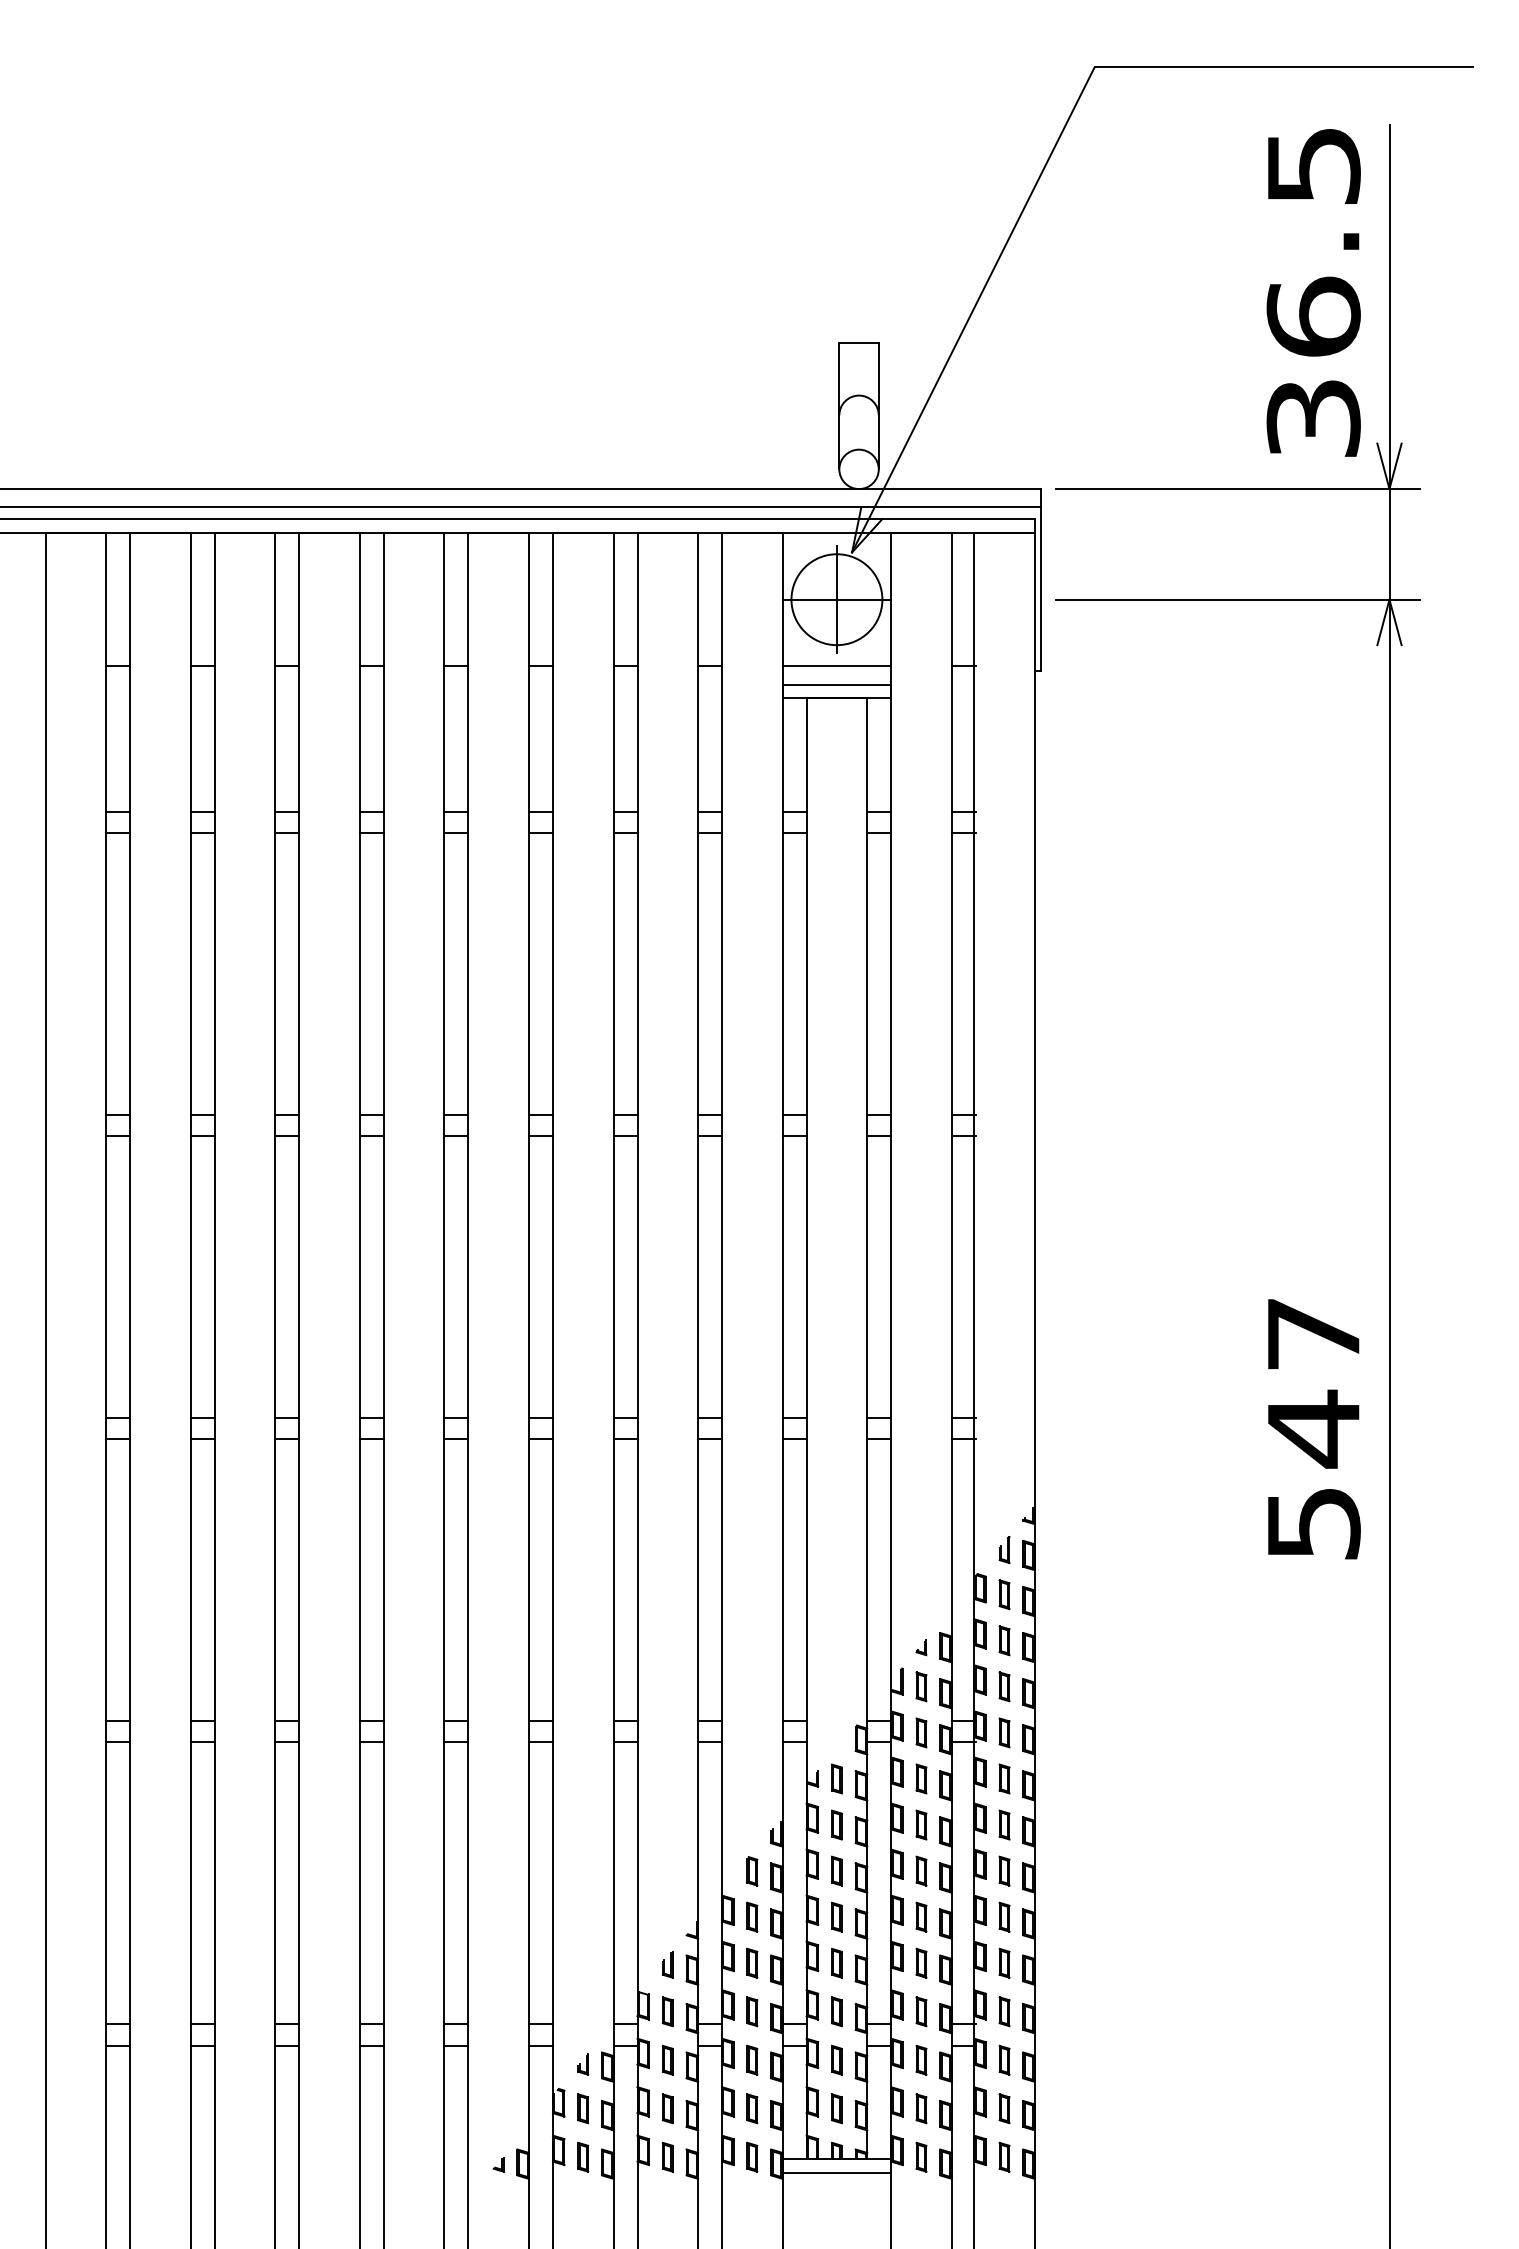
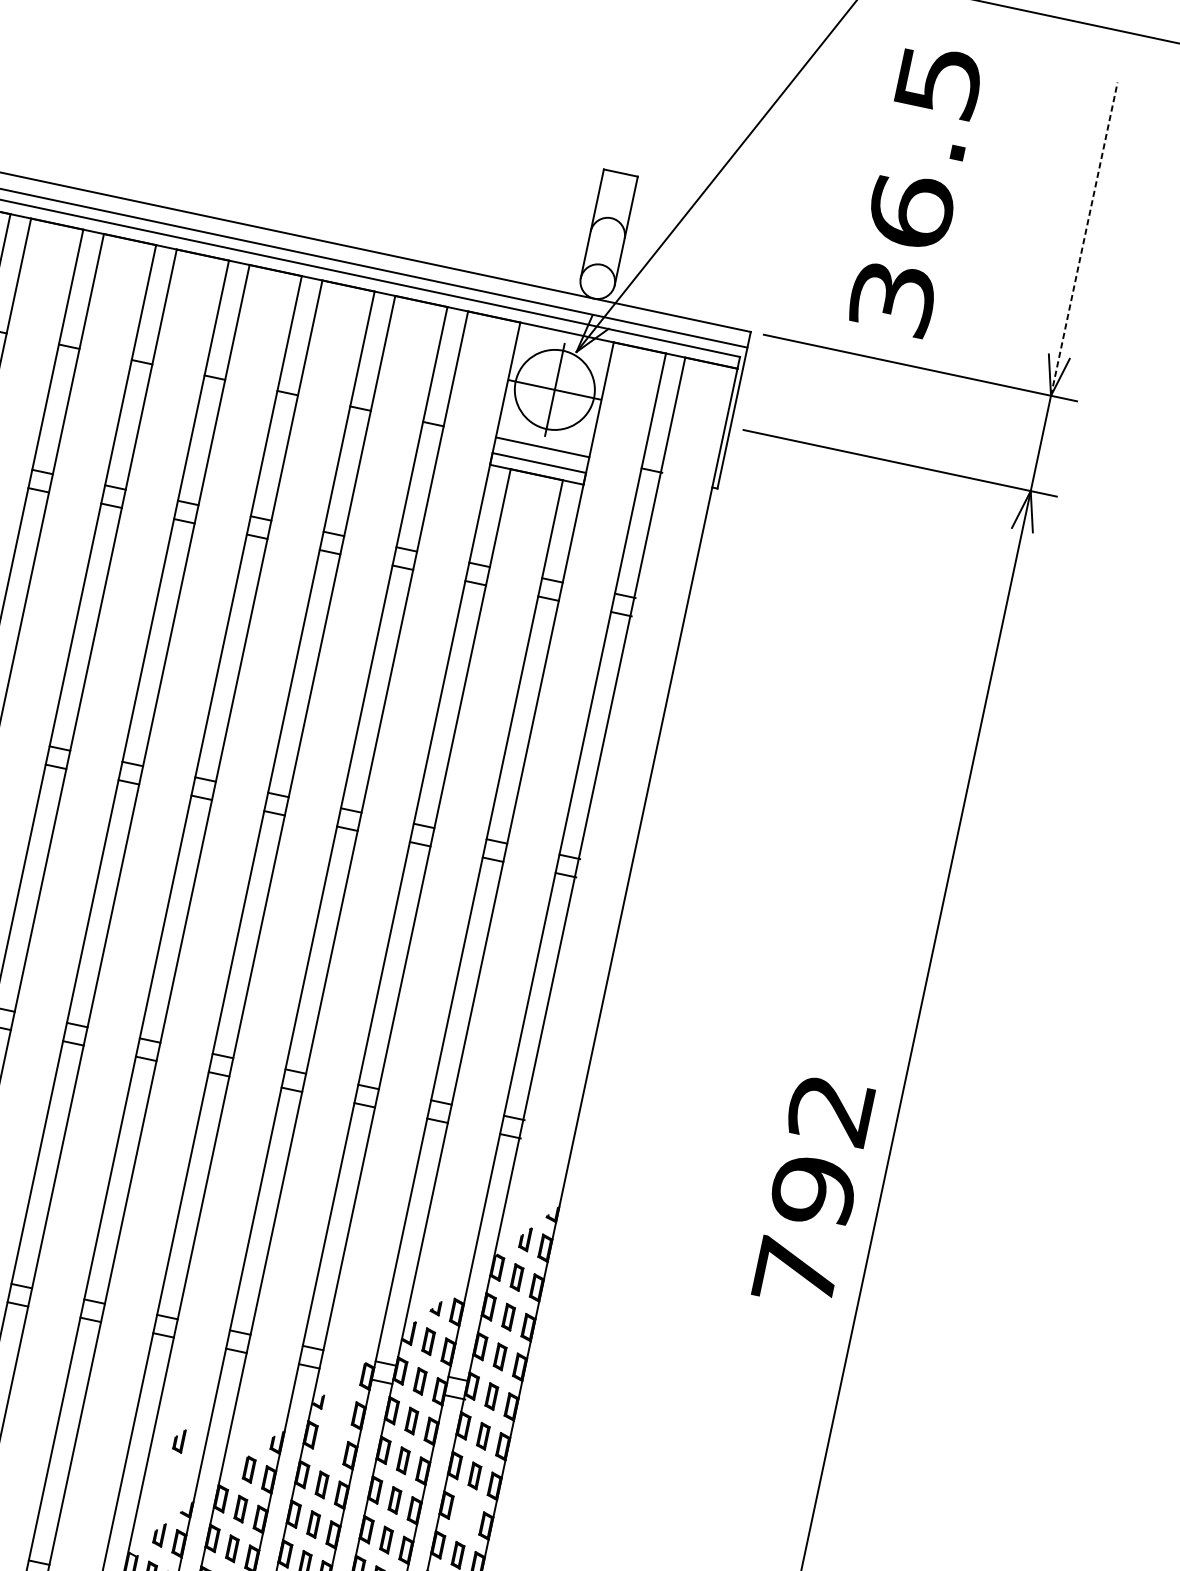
text: (1313, 292) -> (915, 190), moved
line: (1389, 307) -> (1084, 239), solid -> dashed
text: (1313, 1429) -> (813, 1191), 547 -> 792
part: (836, 1778) -> (338, 1405), removed
part: (836, 1824) -> (330, 1444), removed
part: (667, 1855) -> (179, 1440), added
part: (1004, 1870) -> (466, 1515), removed

